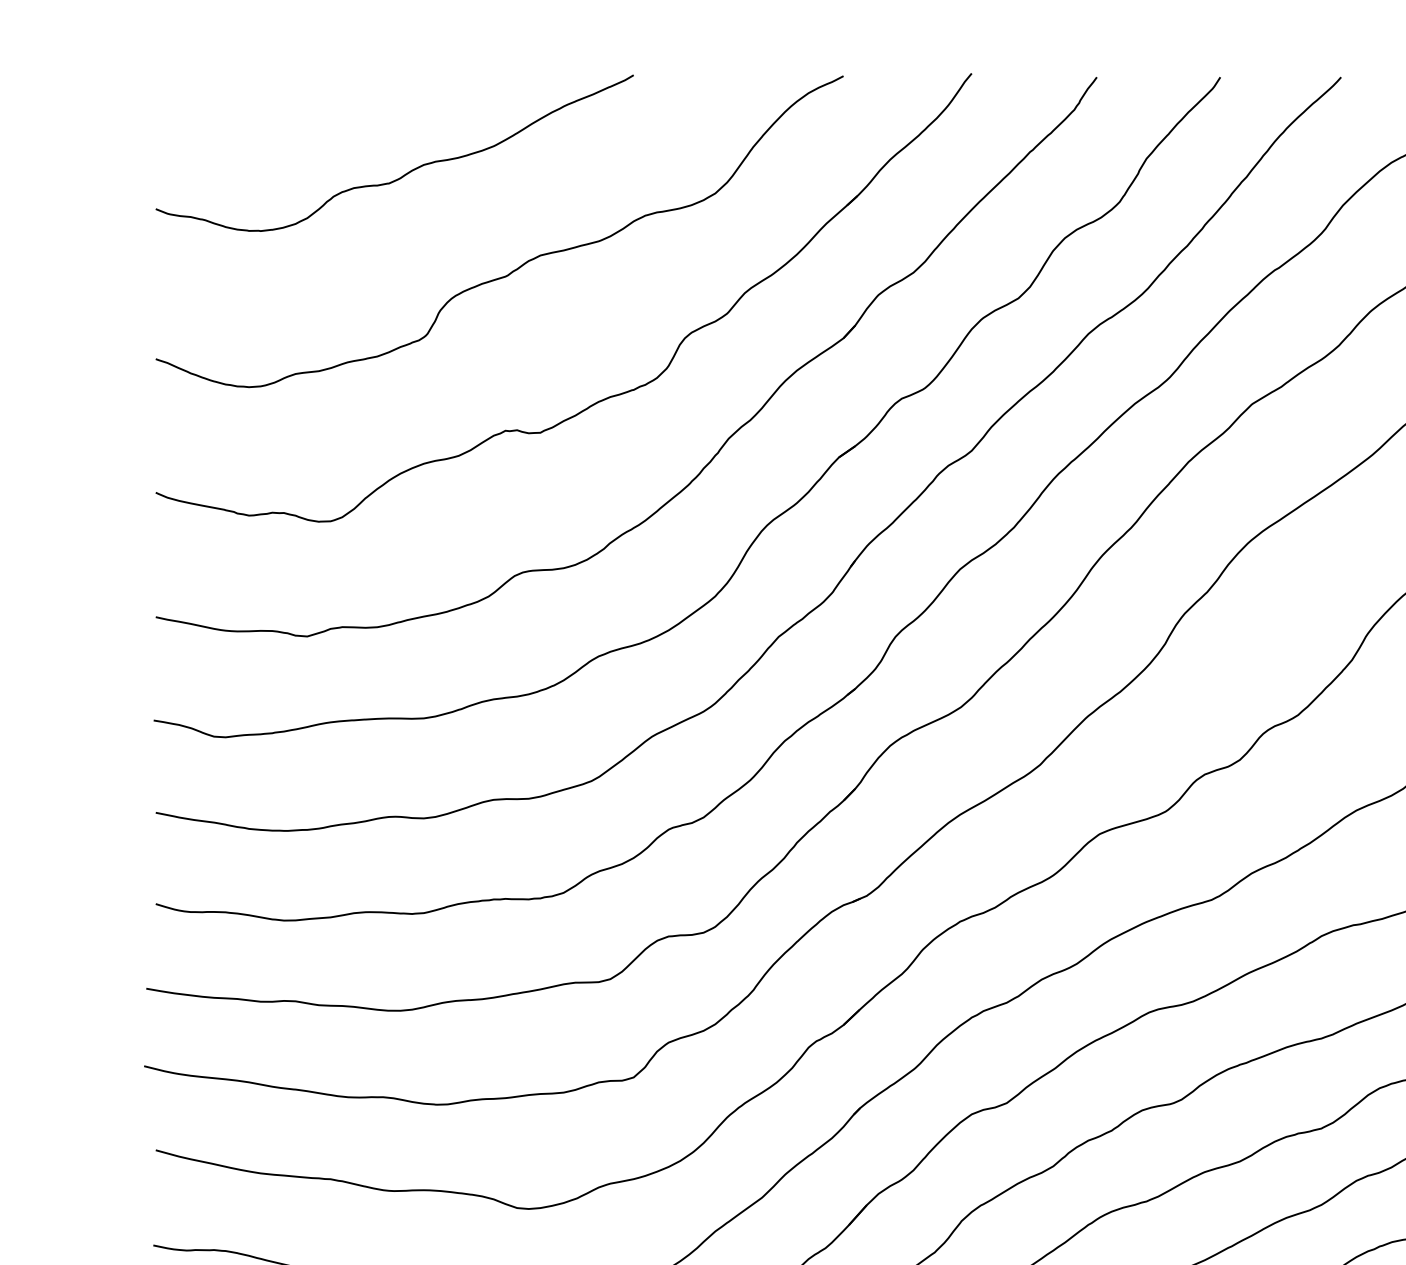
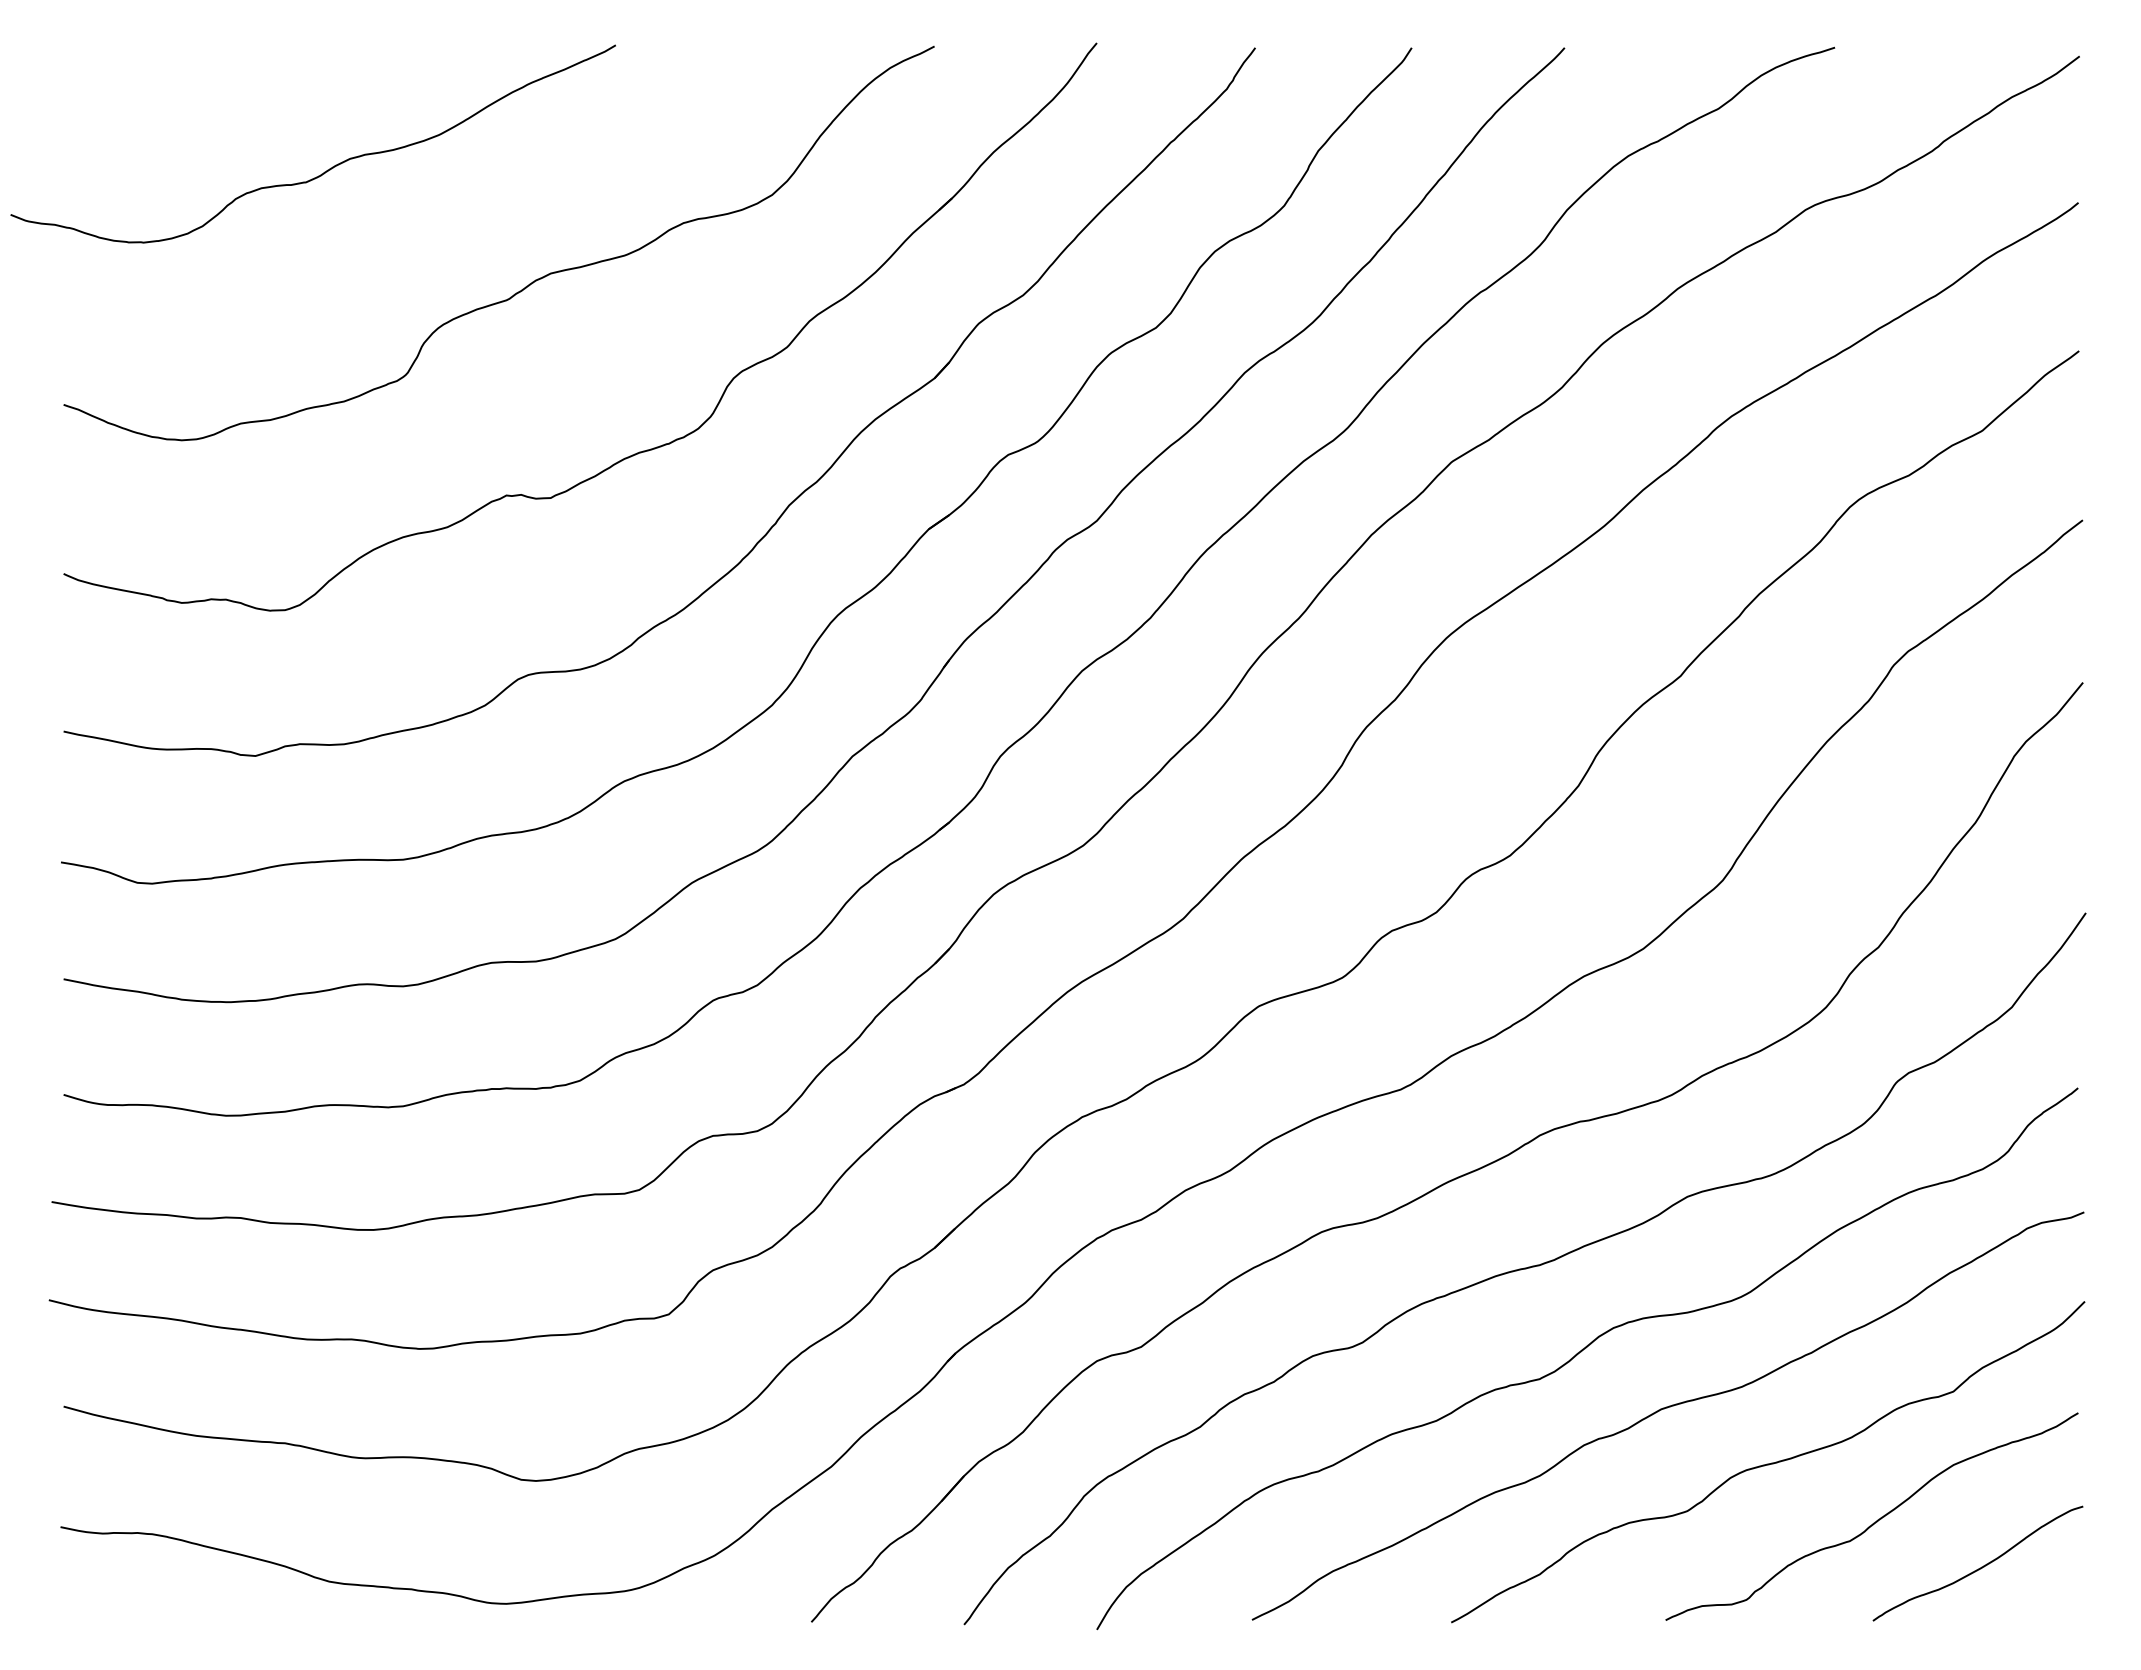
curve: (406, 173) -> (327, 169), moved

